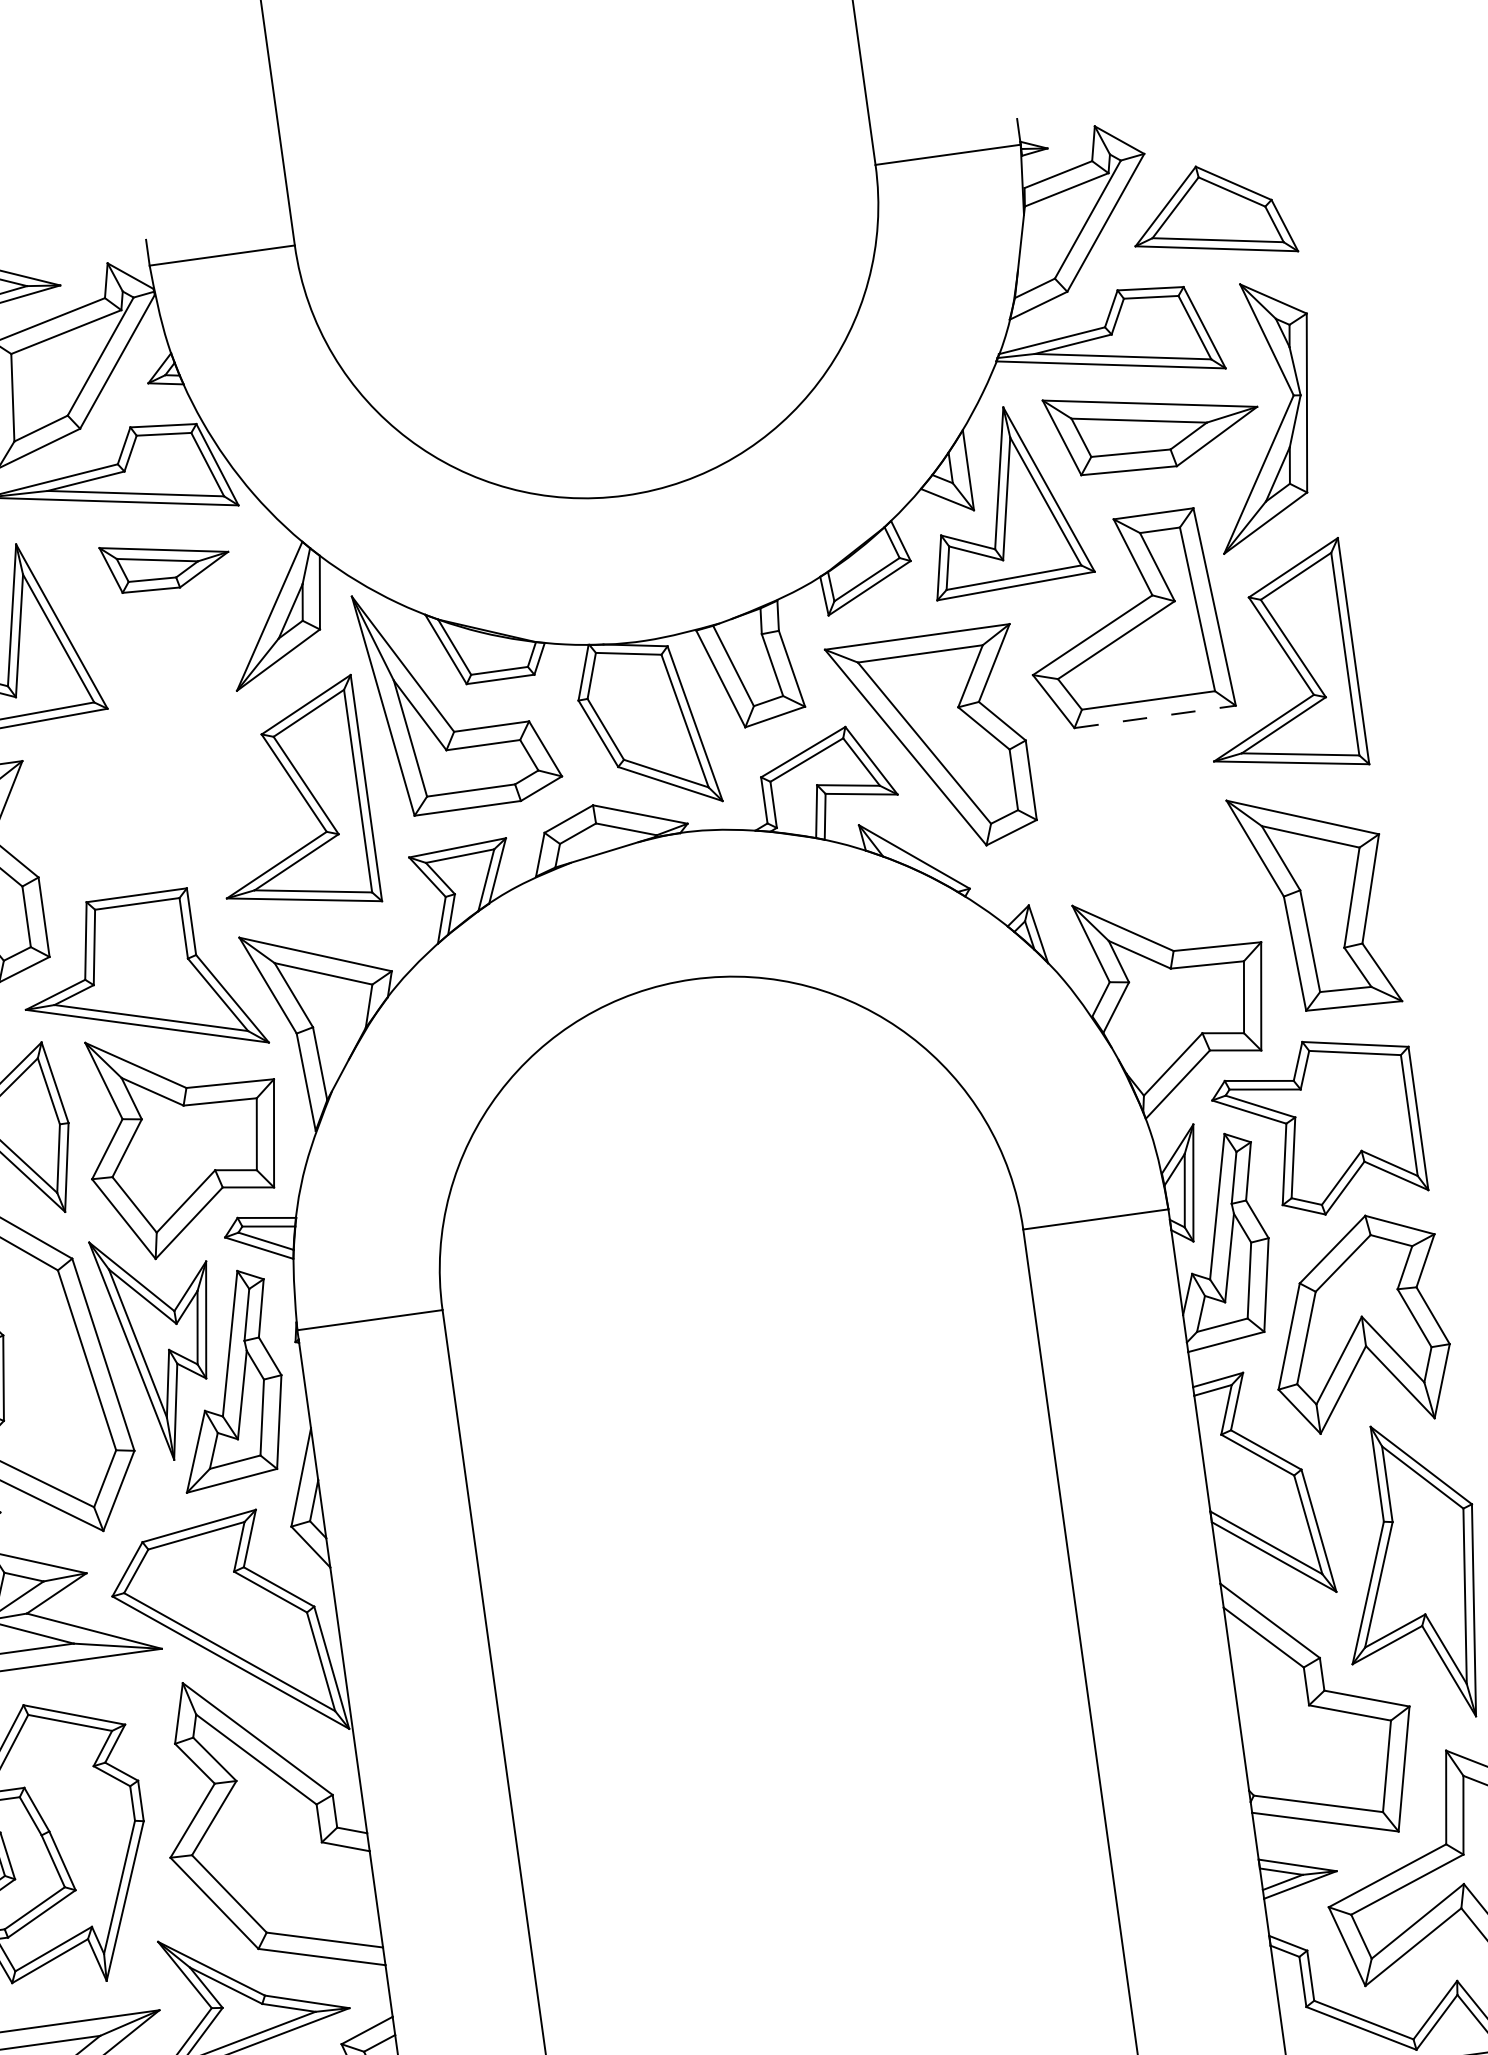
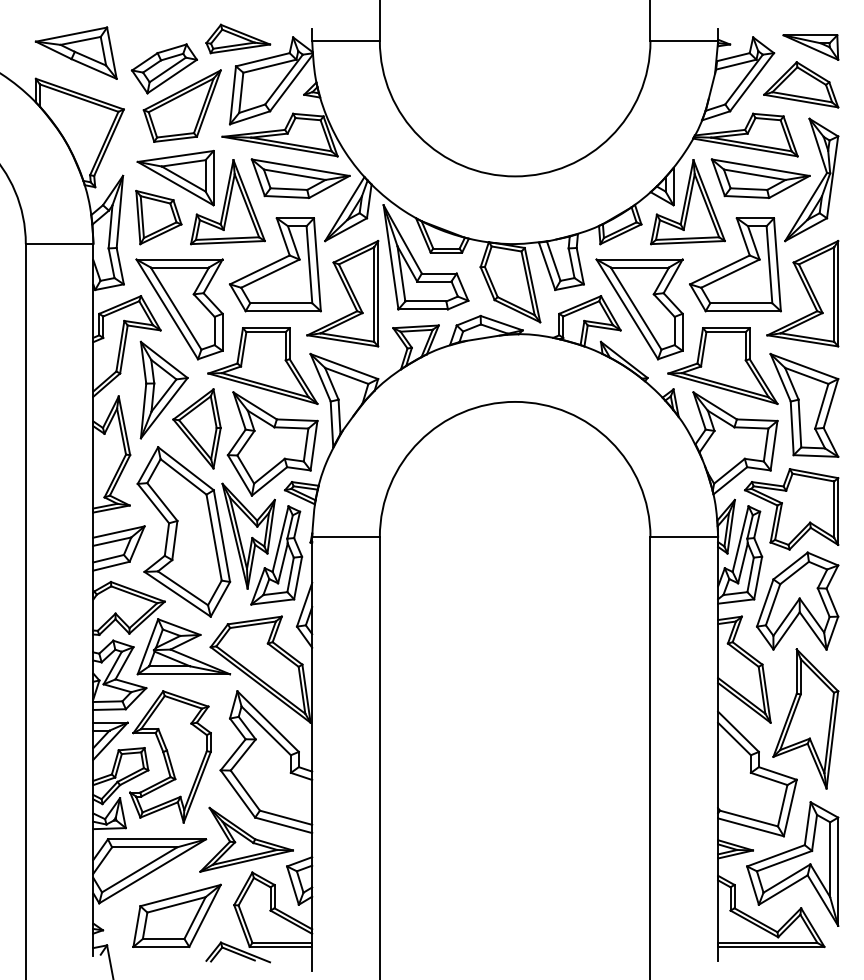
part: (1220, 130) -> (810, 47), added
part: (165, 563) -> (300, 178), size x1.67
line: (1155, 717) -> (743, 311), dashed -> solid
part: (135, 756) -> (274, 264), added
part: (1126, 839) -> (722, 365), added

